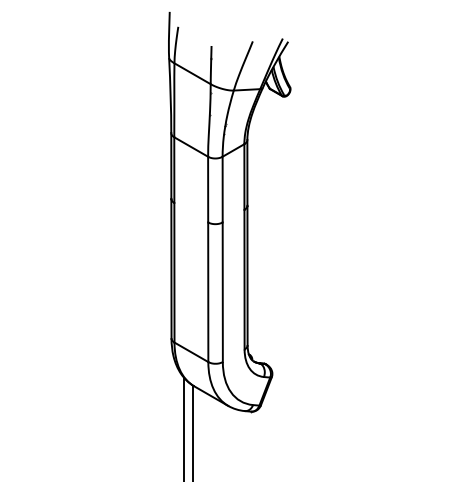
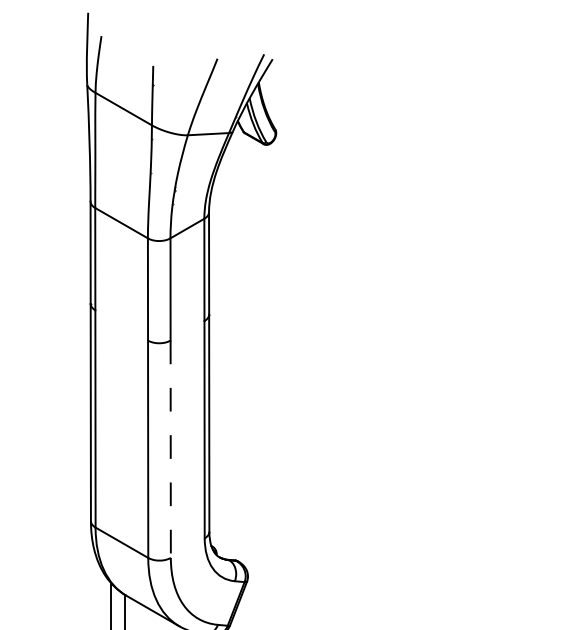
line: (222, 292) -> (170, 449), solid -> dashed

